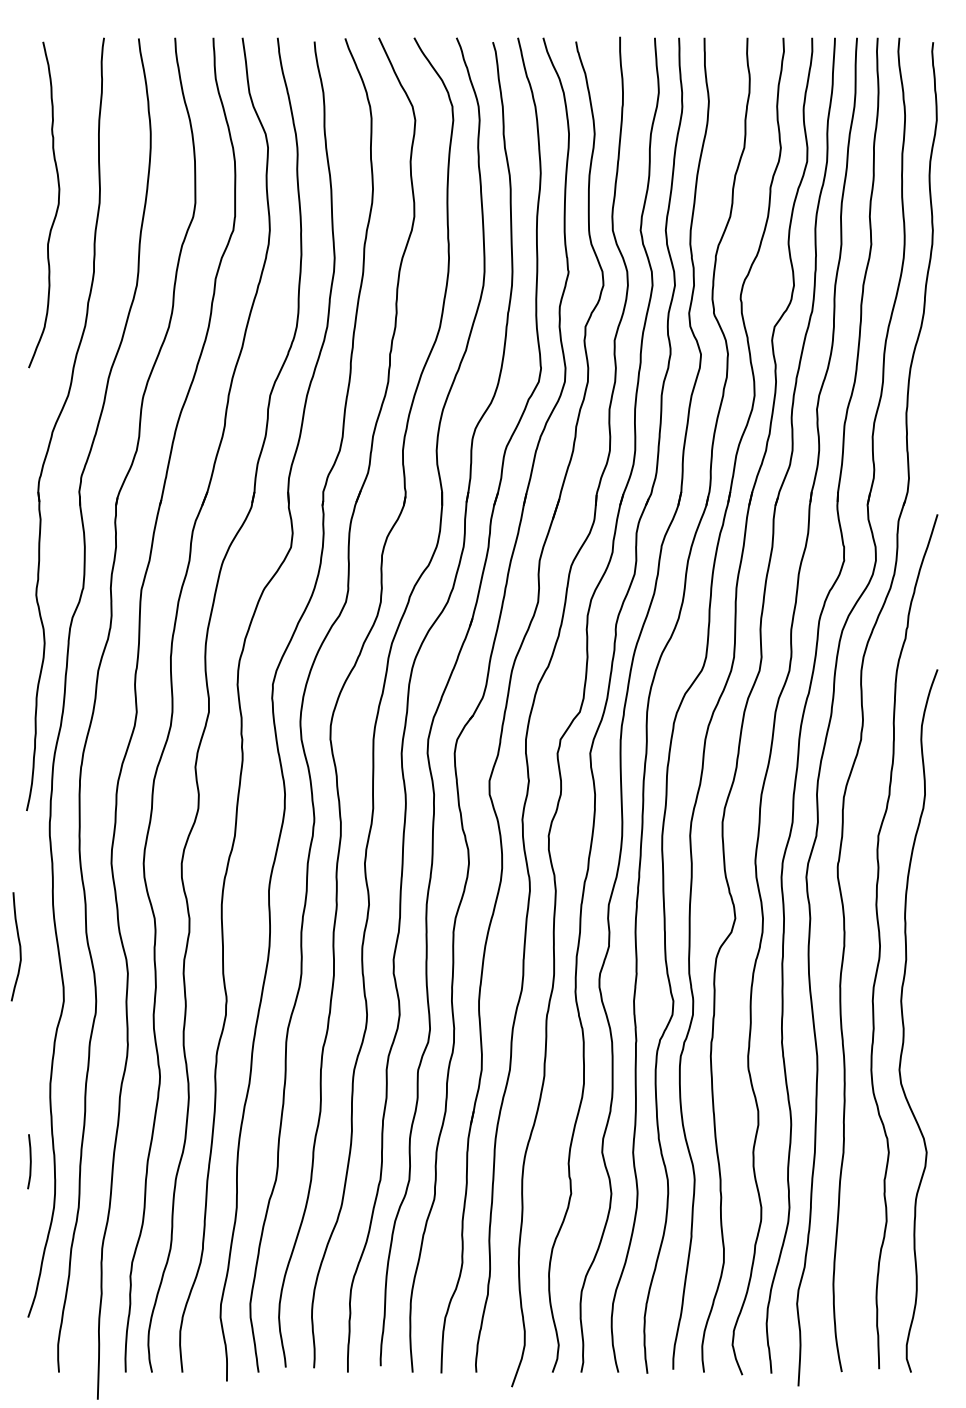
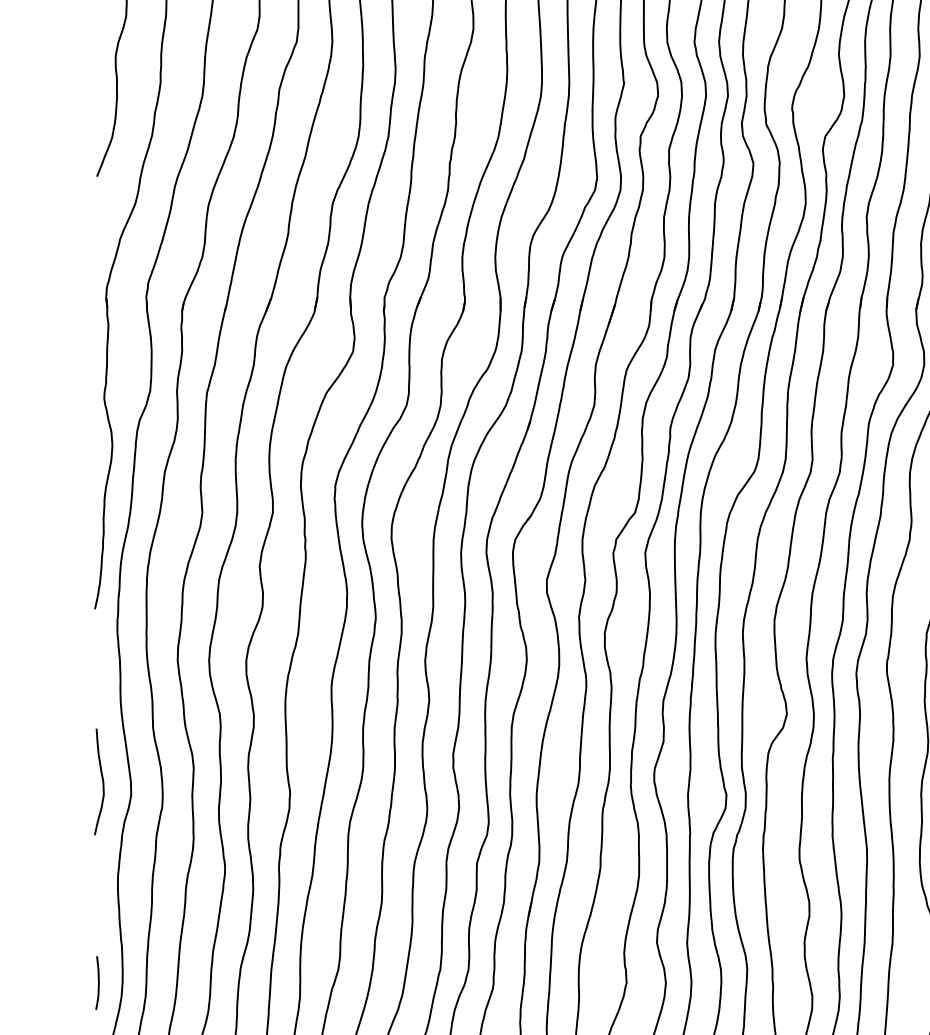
curve: (19, 946) -> (102, 781), moved
curve: (29, 1160) -> (97, 981), moved

